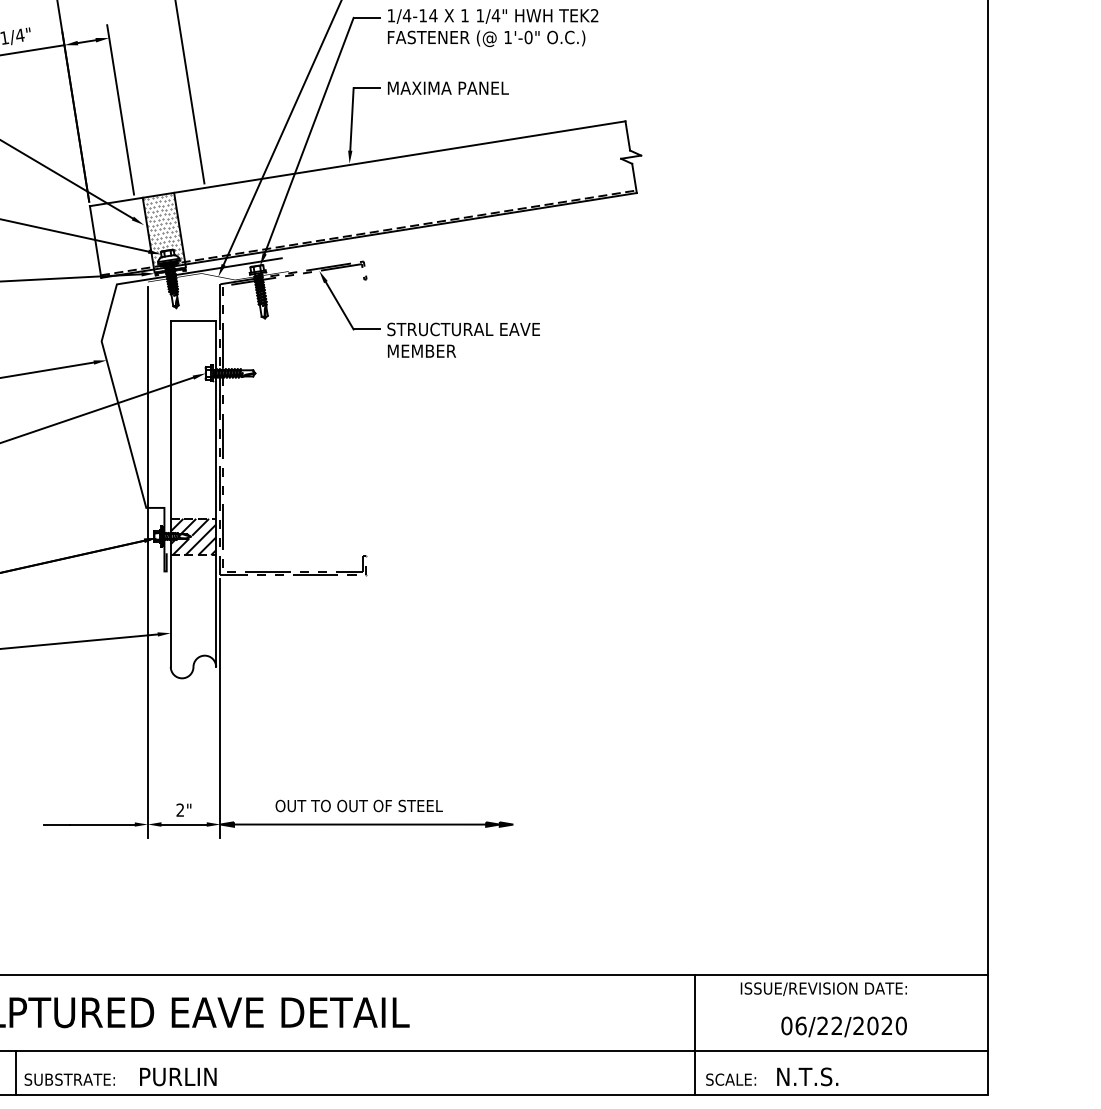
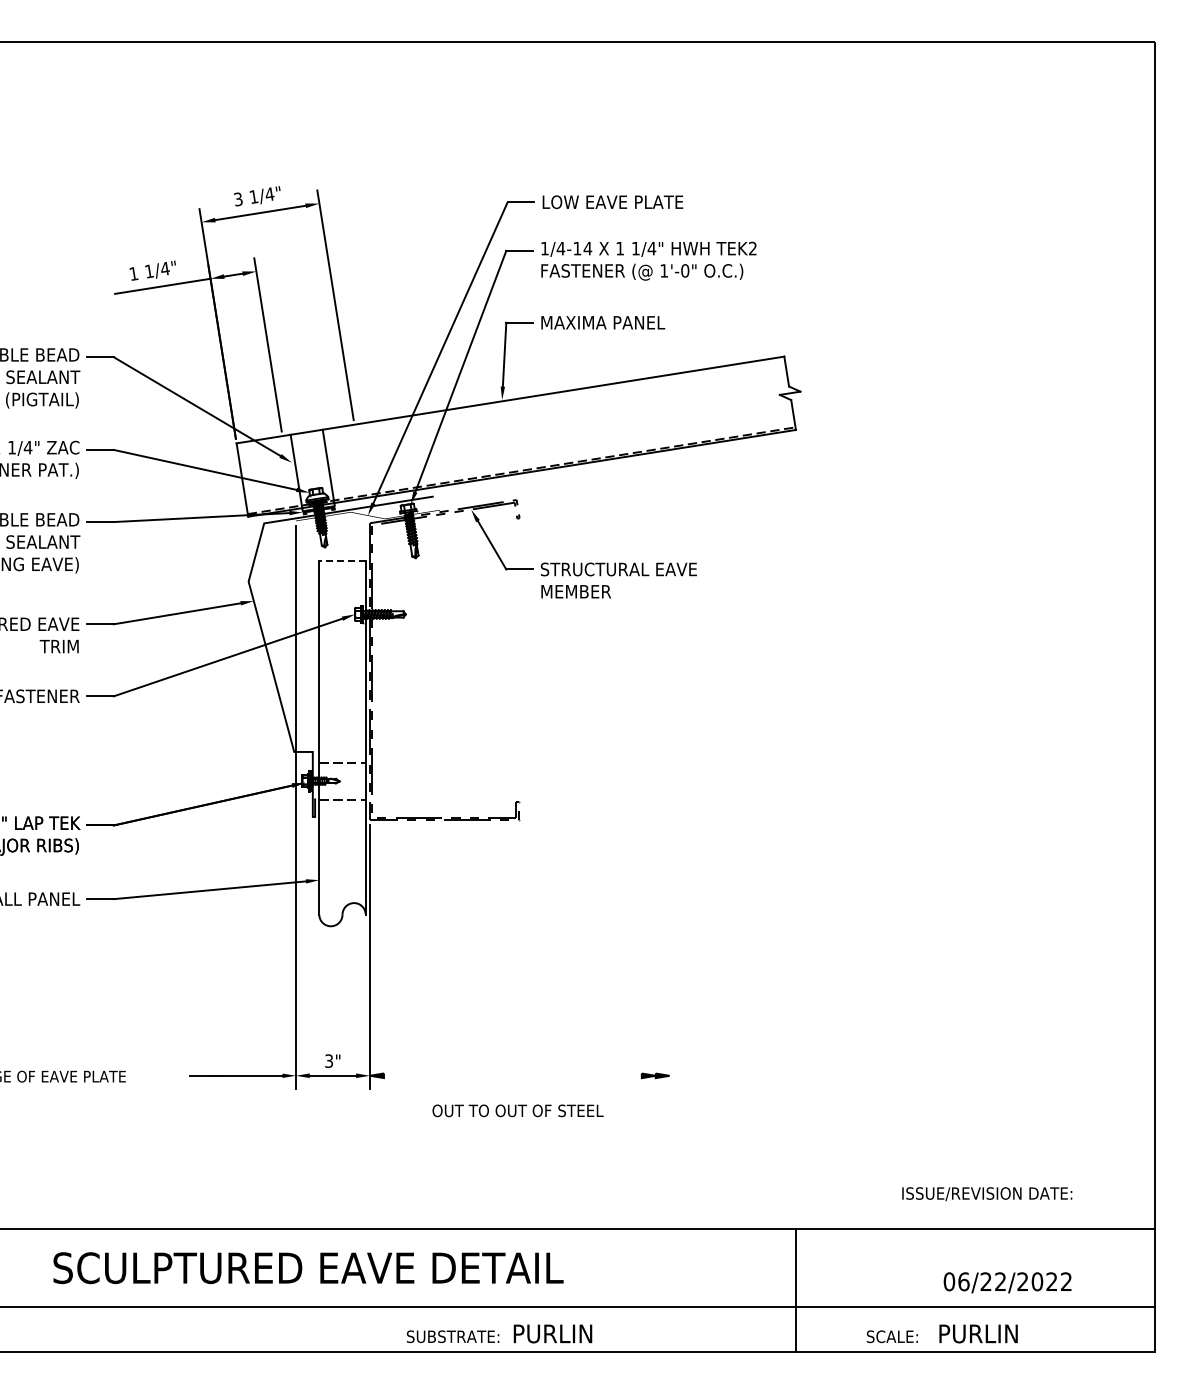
hatch: (163, 230) -> (311, 468), removed
line: (193, 321) -> (342, 561), solid -> dashed
hatch: (193, 536) -> (342, 781), removed
text: (358, 805) -> (517, 1110), moved
text: (179, 810) -> (328, 1061), 2" -> 3"
line: (359, 824) -> (512, 1075), removed
text: (824, 989) -> (987, 1194), moved
text: (901, 1025) -> (1066, 1281), 06/22/2020 -> 06/22/2022
line: (695, 1034) -> (795, 1290), moved
line: (15, 1072) -> (160, 1329), removed
text: (177, 1076) -> (552, 1333), moved
text: (816, 1076) -> (979, 1333), N.T.S. -> PURLIN
text: (70, 1079) -> (453, 1336), moved

